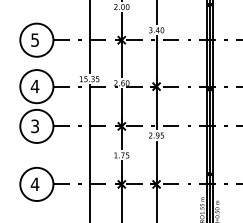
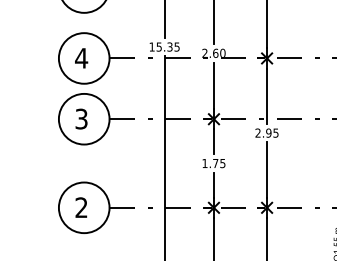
text: (34, 183) -> (80, 206), 4 -> 2

